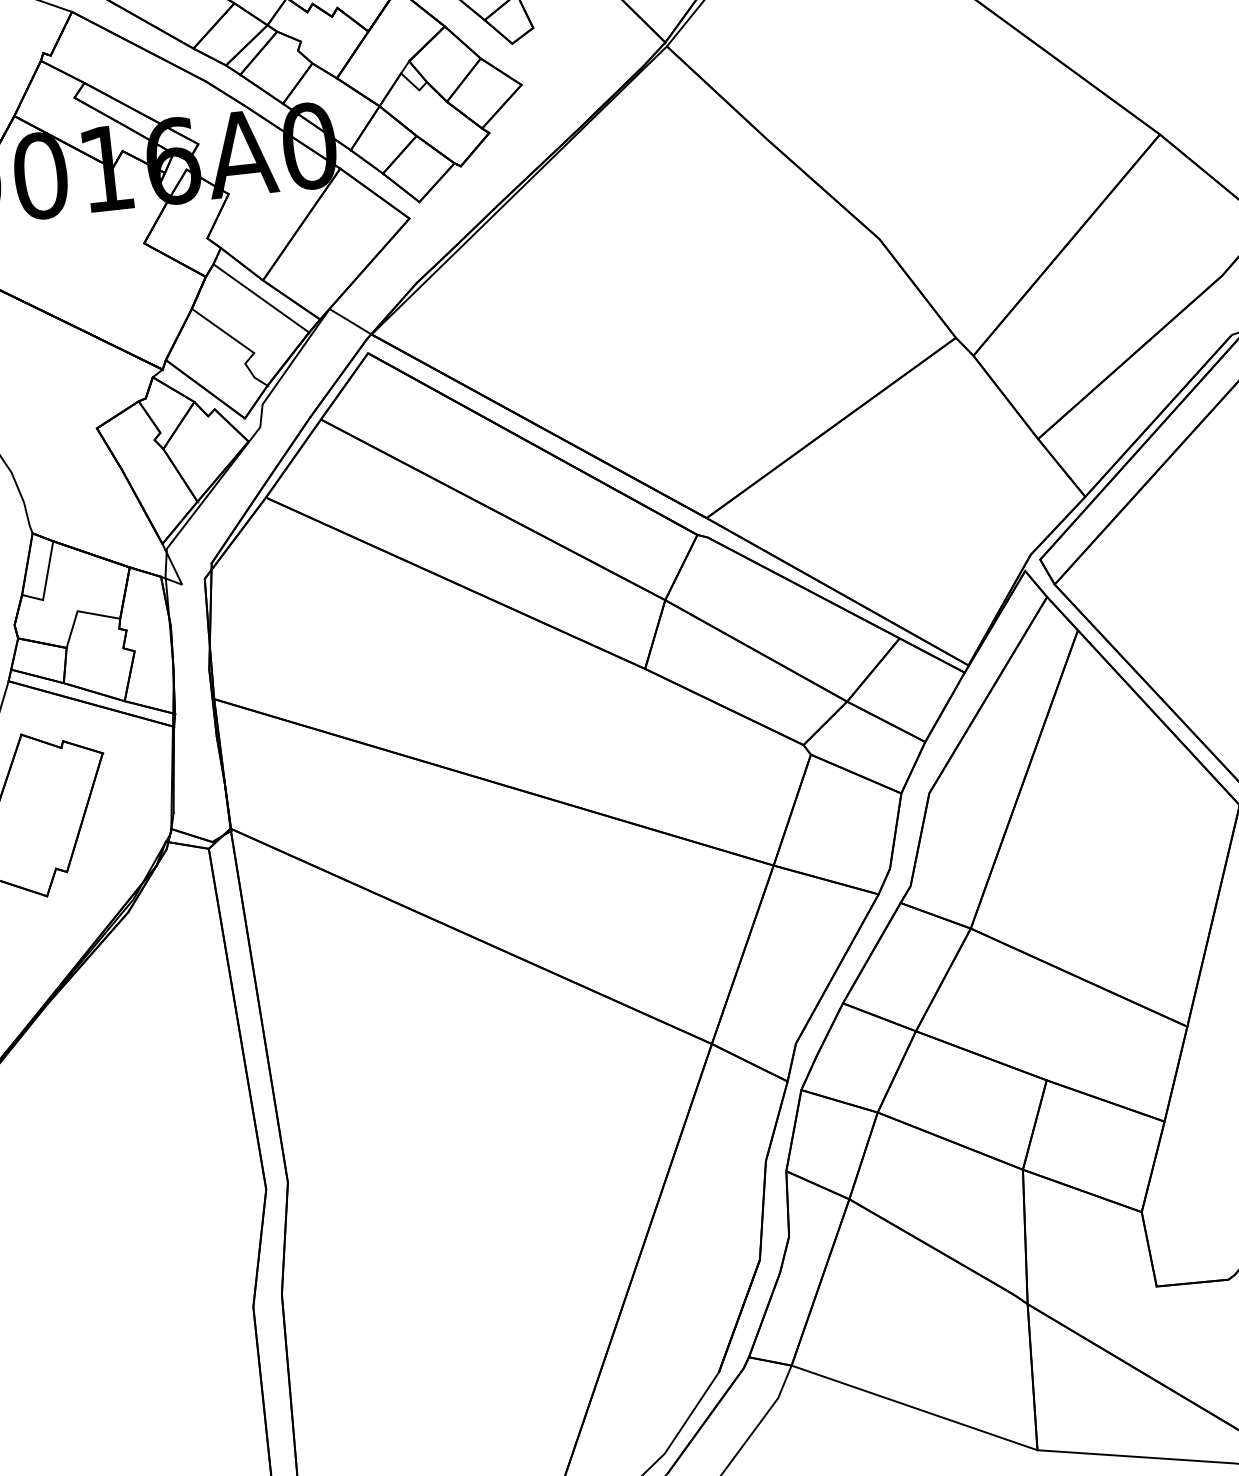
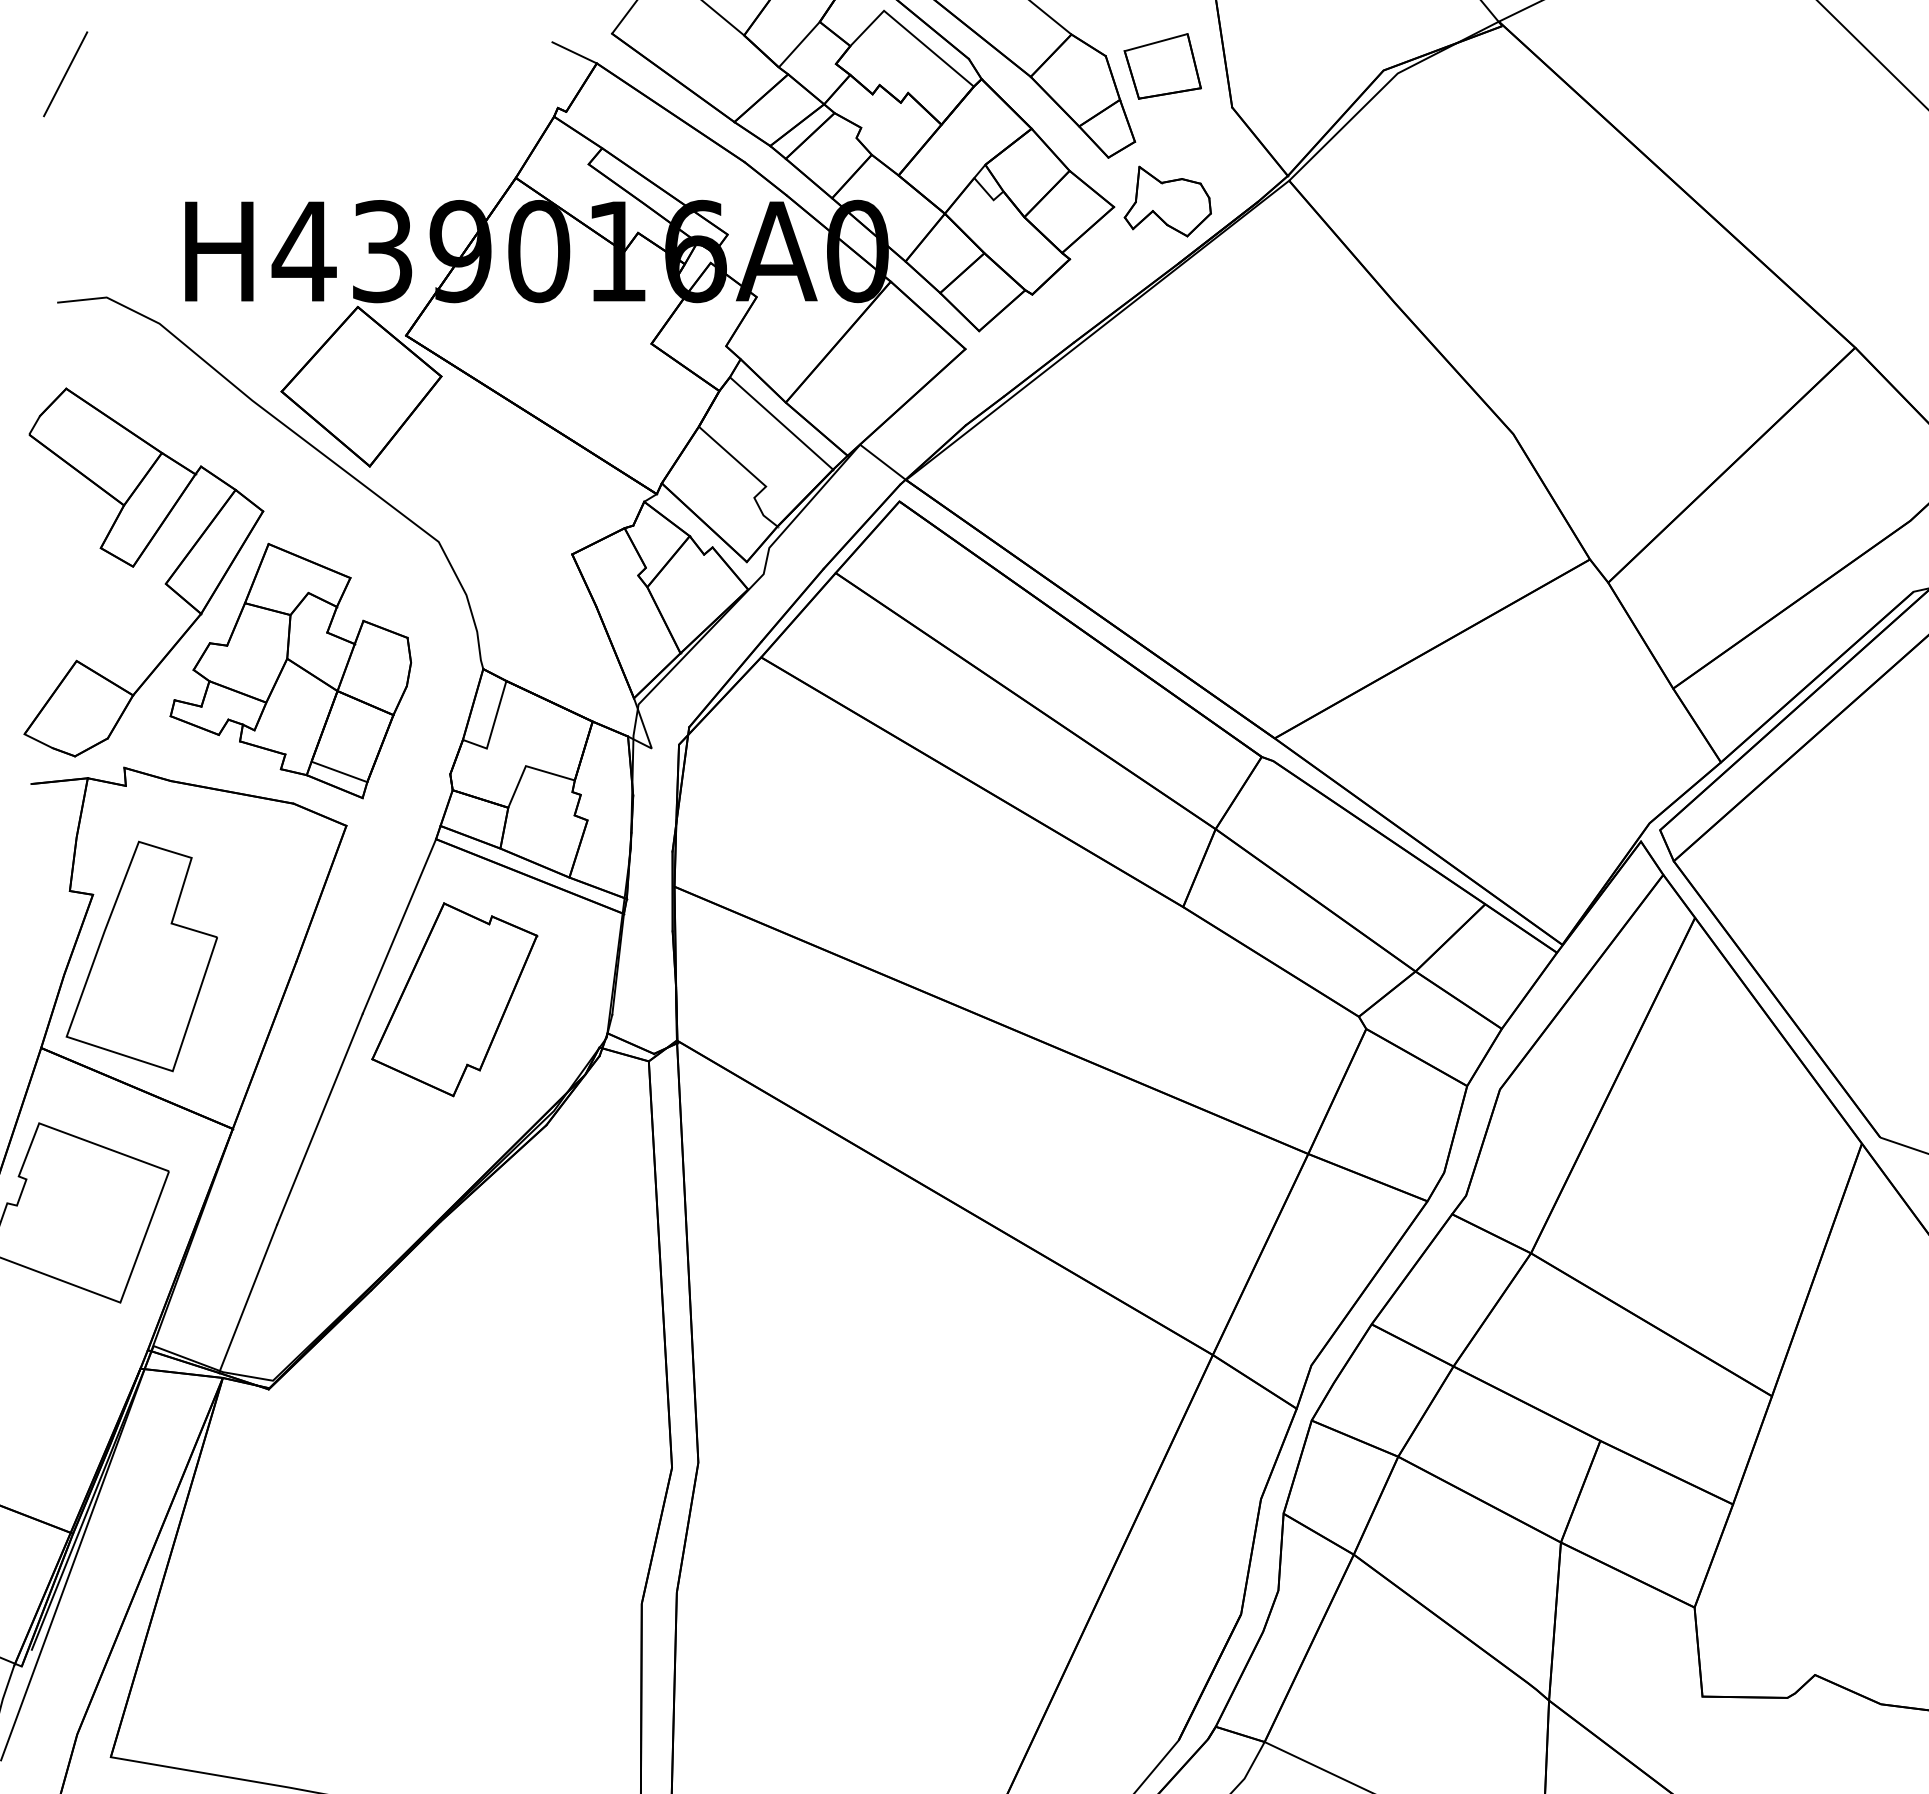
part: (566, 75) -> (1167, 201), added

